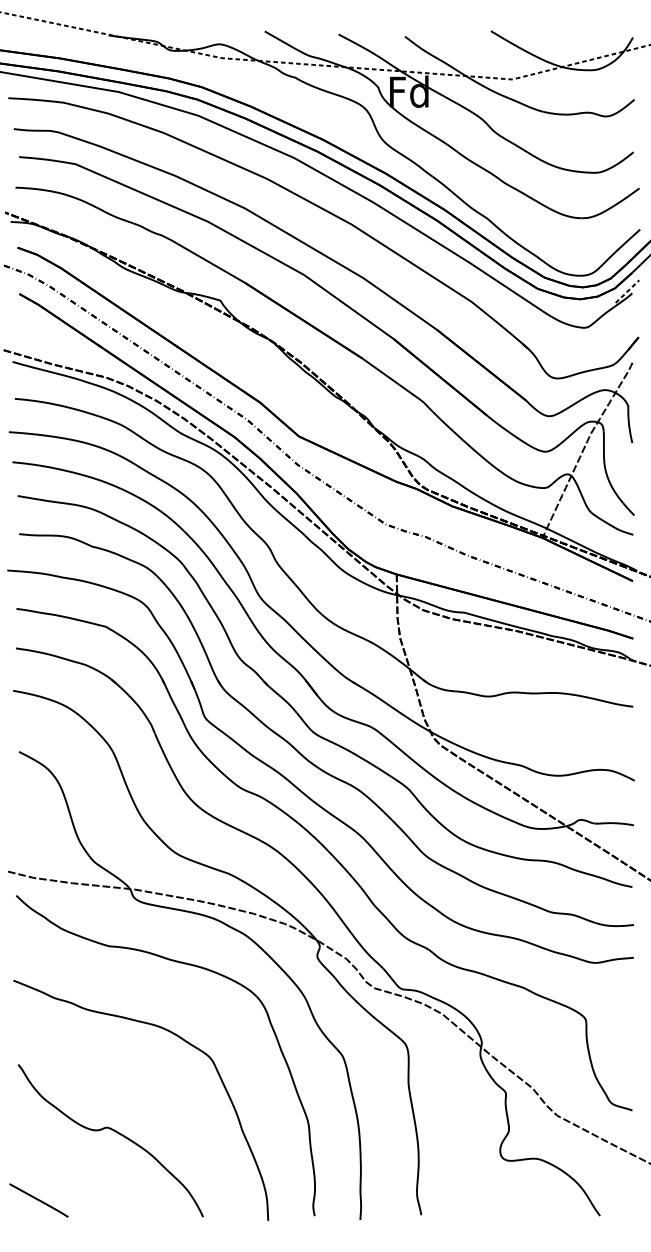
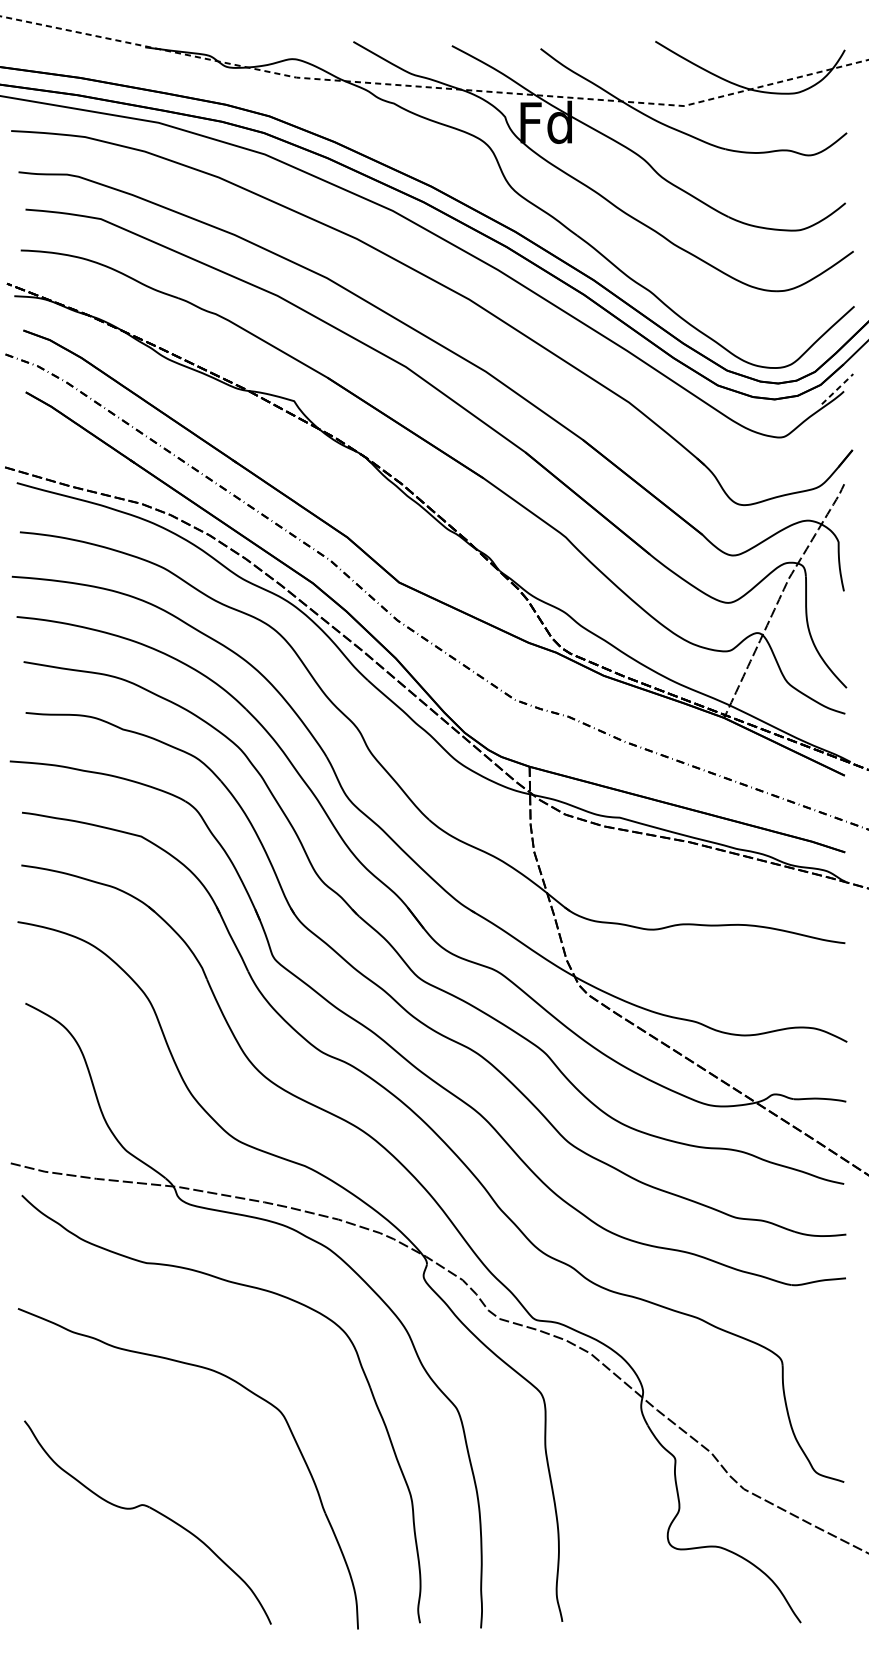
line: (38, 1200) -> (51, 1602), removed

